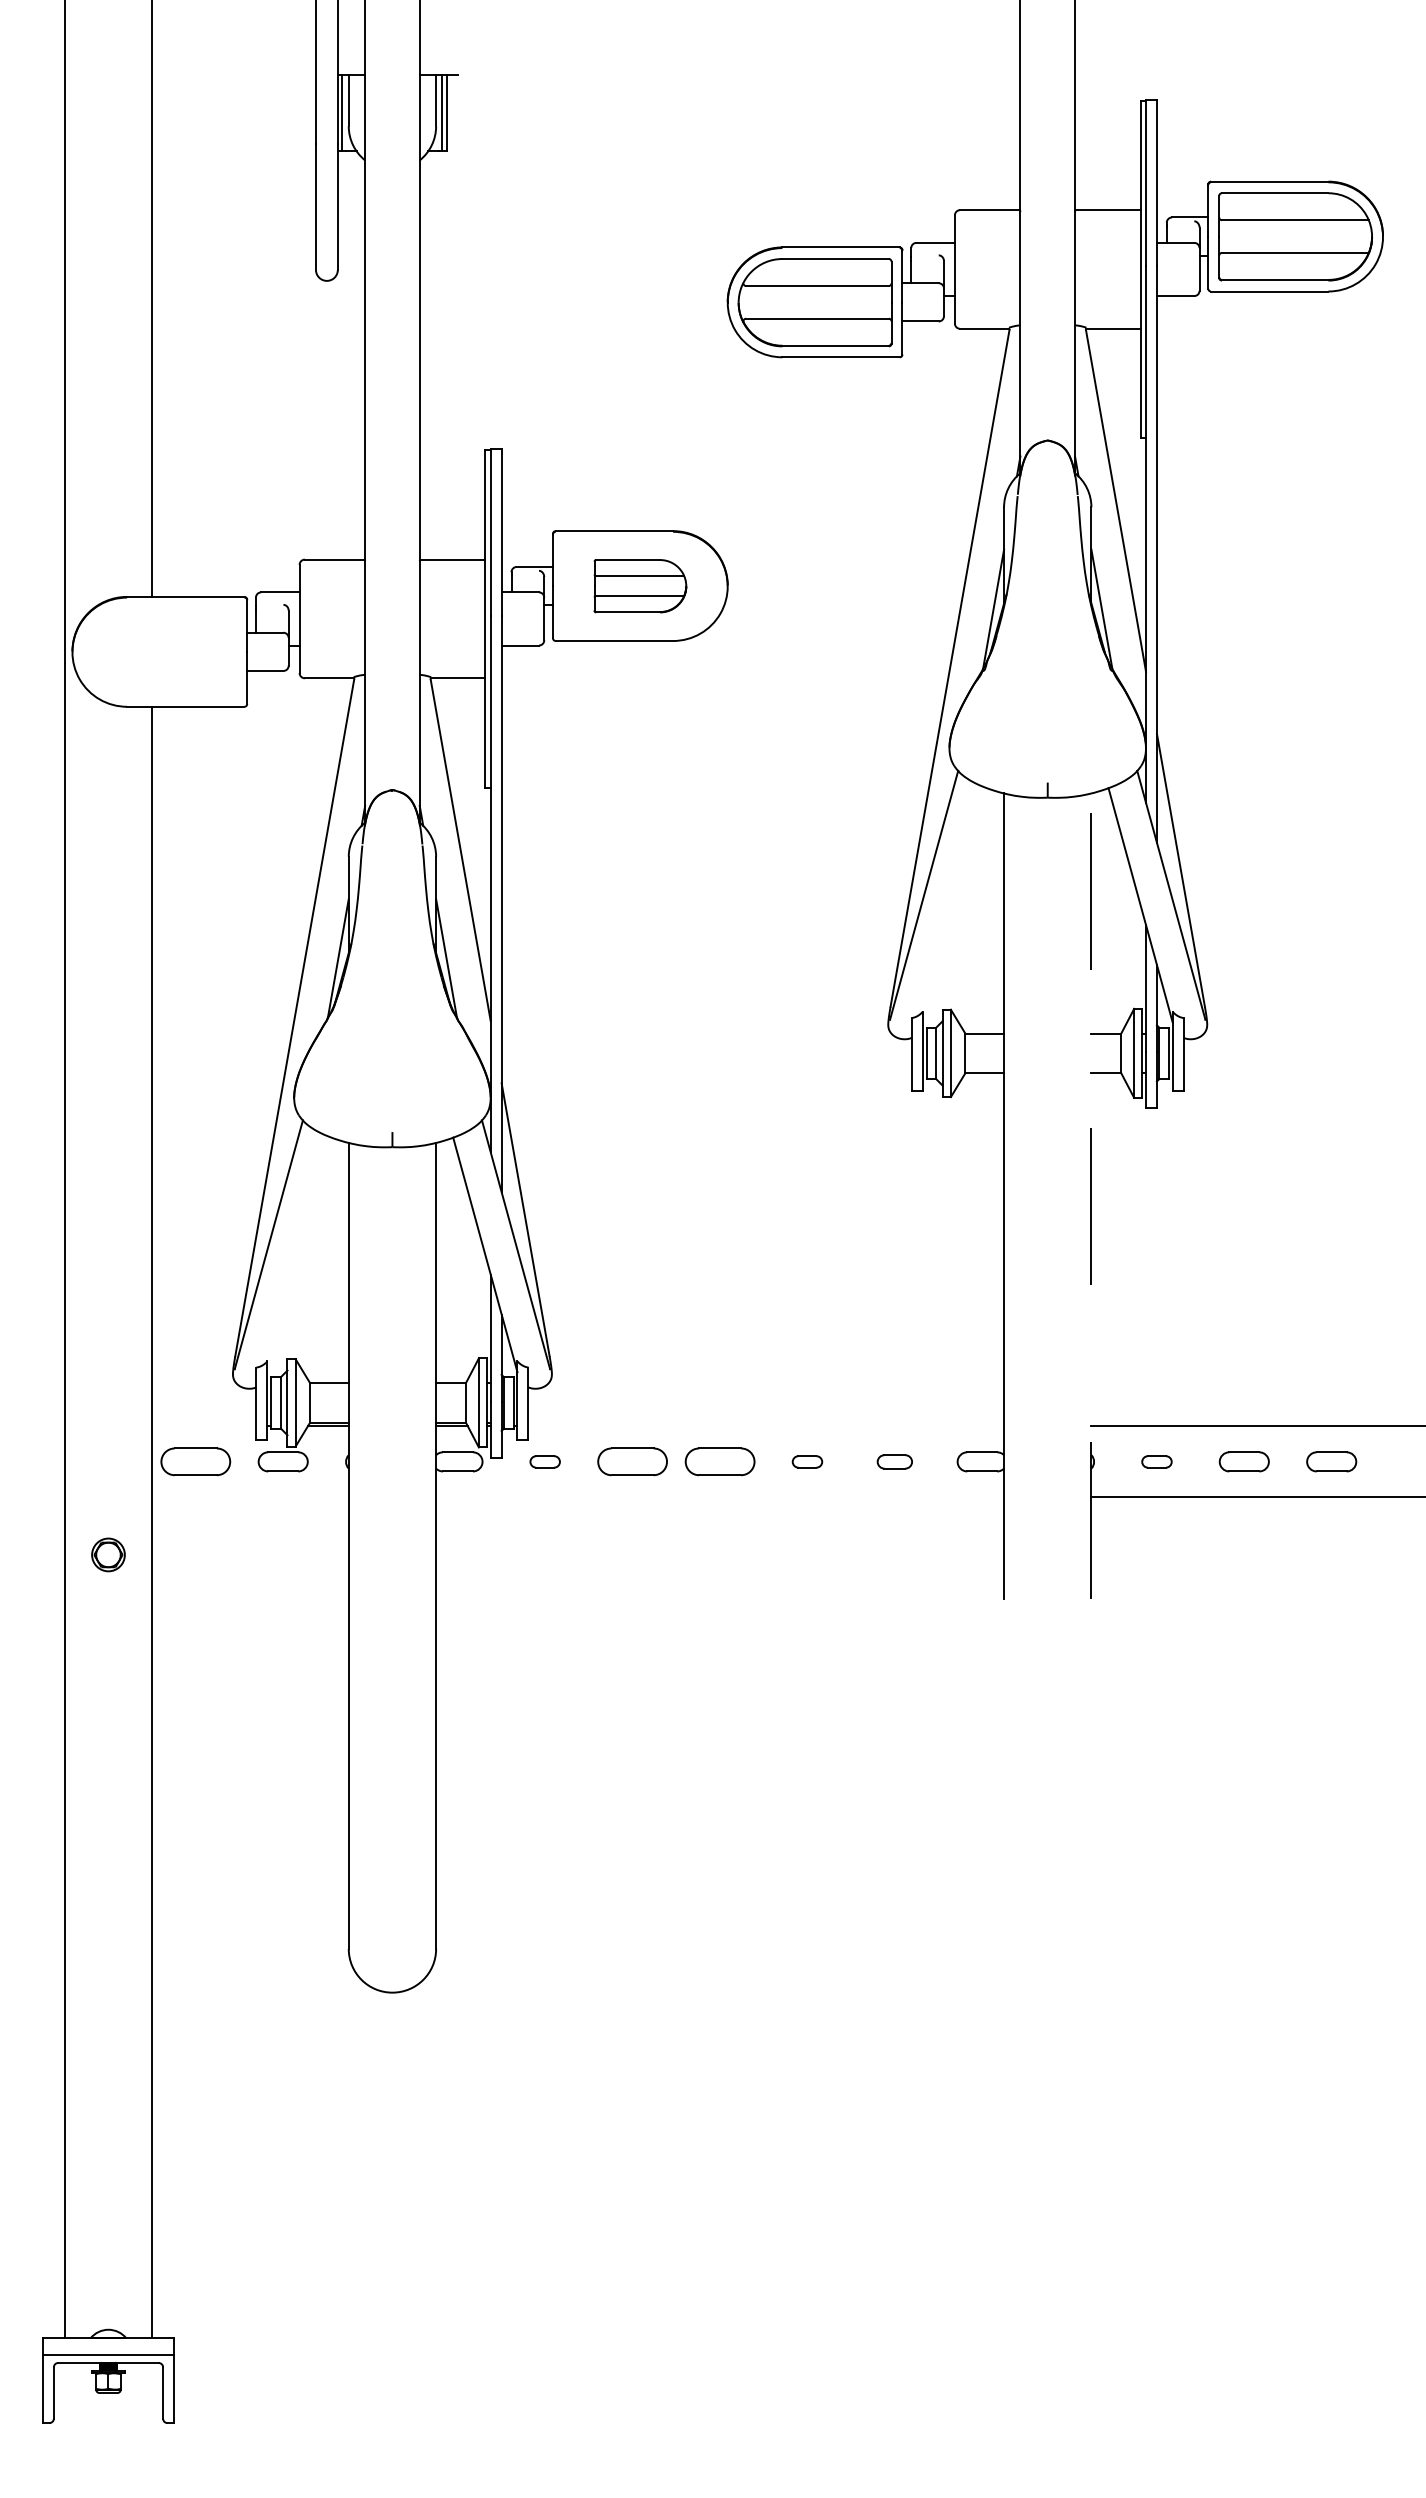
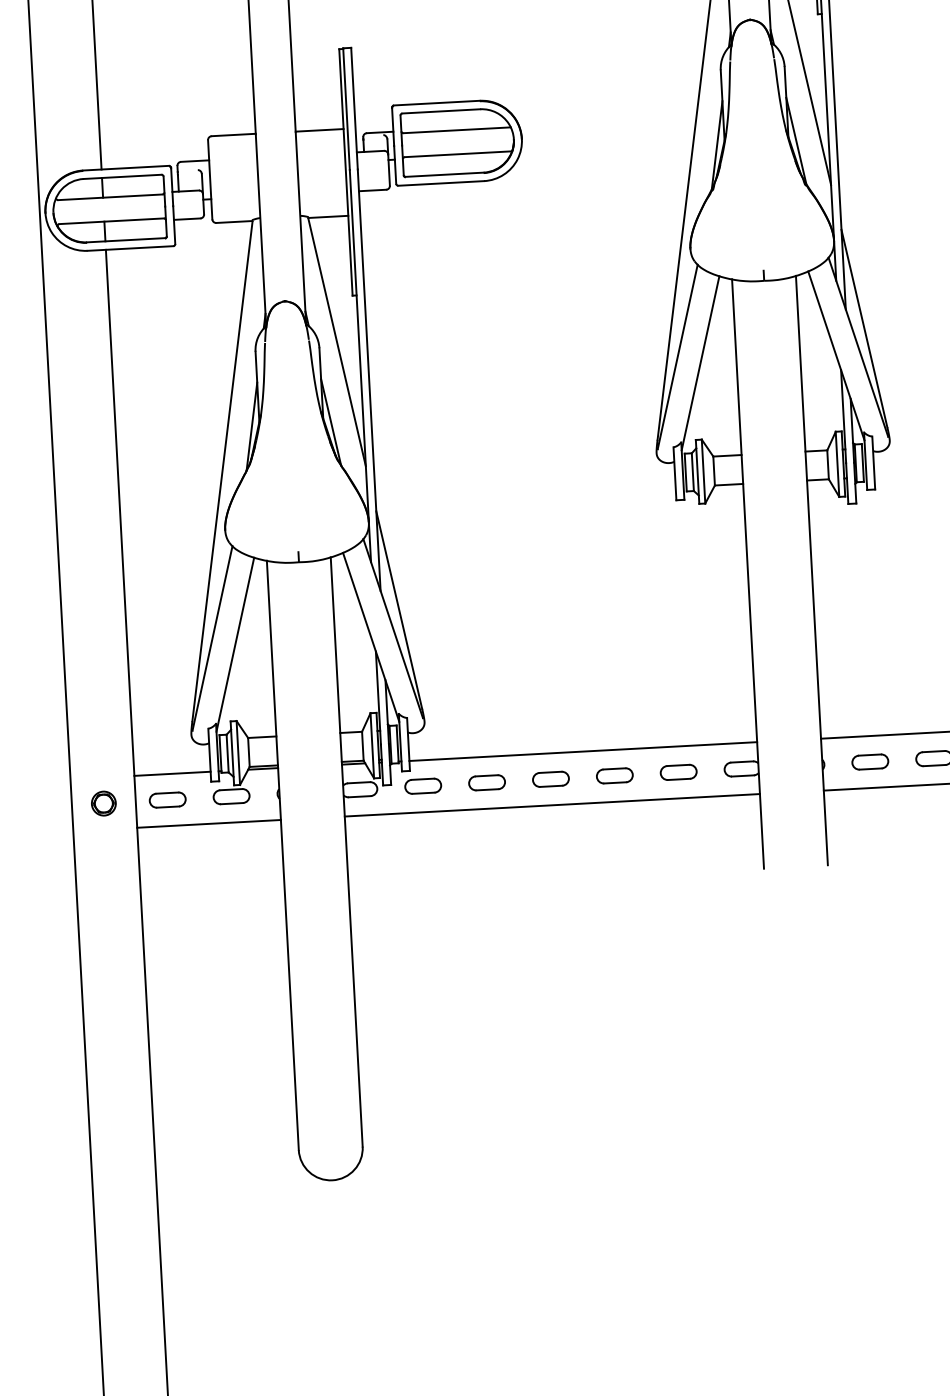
part: (640, 585) -> (458, 141), size x1.67
part: (159, 651) -> (109, 209), added
line: (954, 905) -> (700, 363), added
line: (1091, 1195) -> (811, 569), dashed -> solid
line: (299, 1254) -> (235, 644), added
line: (204, 1426) -> (172, 773), added
line: (766, 1426) -> (583, 751), added
part: (195, 1461) -> (167, 799), size x0.71
part: (544, 1461) -> (422, 786), size x1.67
part: (632, 1461) -> (486, 782), size x0.71
part: (719, 1461) -> (550, 779), size x0.71
part: (807, 1461) -> (614, 775), size x1.67
part: (894, 1461) -> (678, 772), size x1.43
part: (1156, 1461) -> (869, 761), size x1.67
line: (250, 1497) -> (209, 823), added
line: (720, 1497) -> (552, 805), added
part: (108, 1554) -> (103, 803), moved

